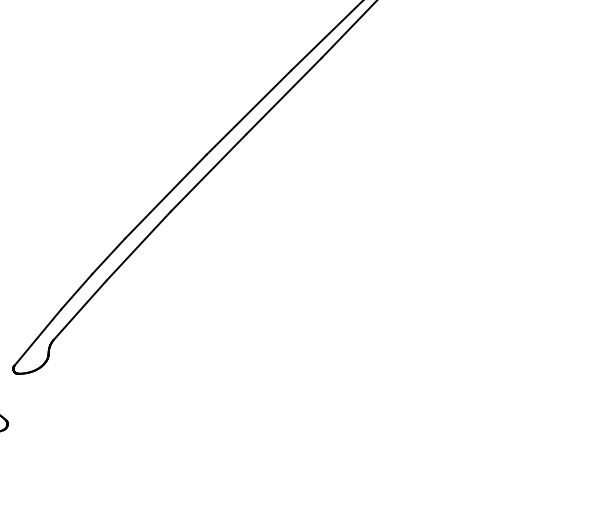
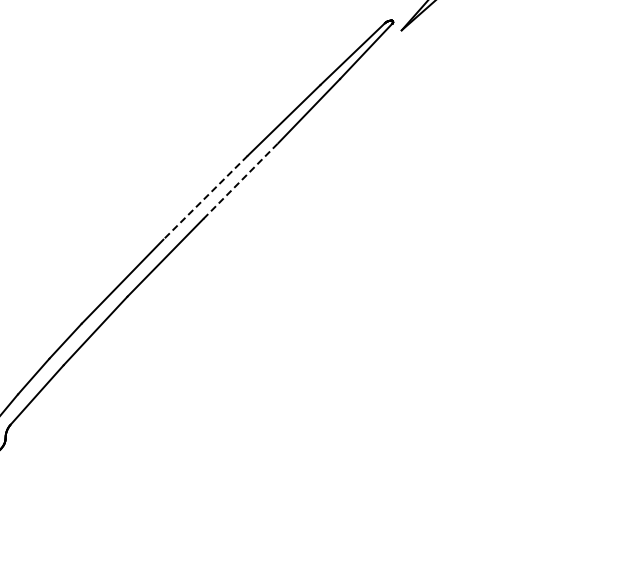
line: (284, 95) -> (241, 180), solid -> dashed
line: (248, 112) -> (205, 197), solid -> dashed

